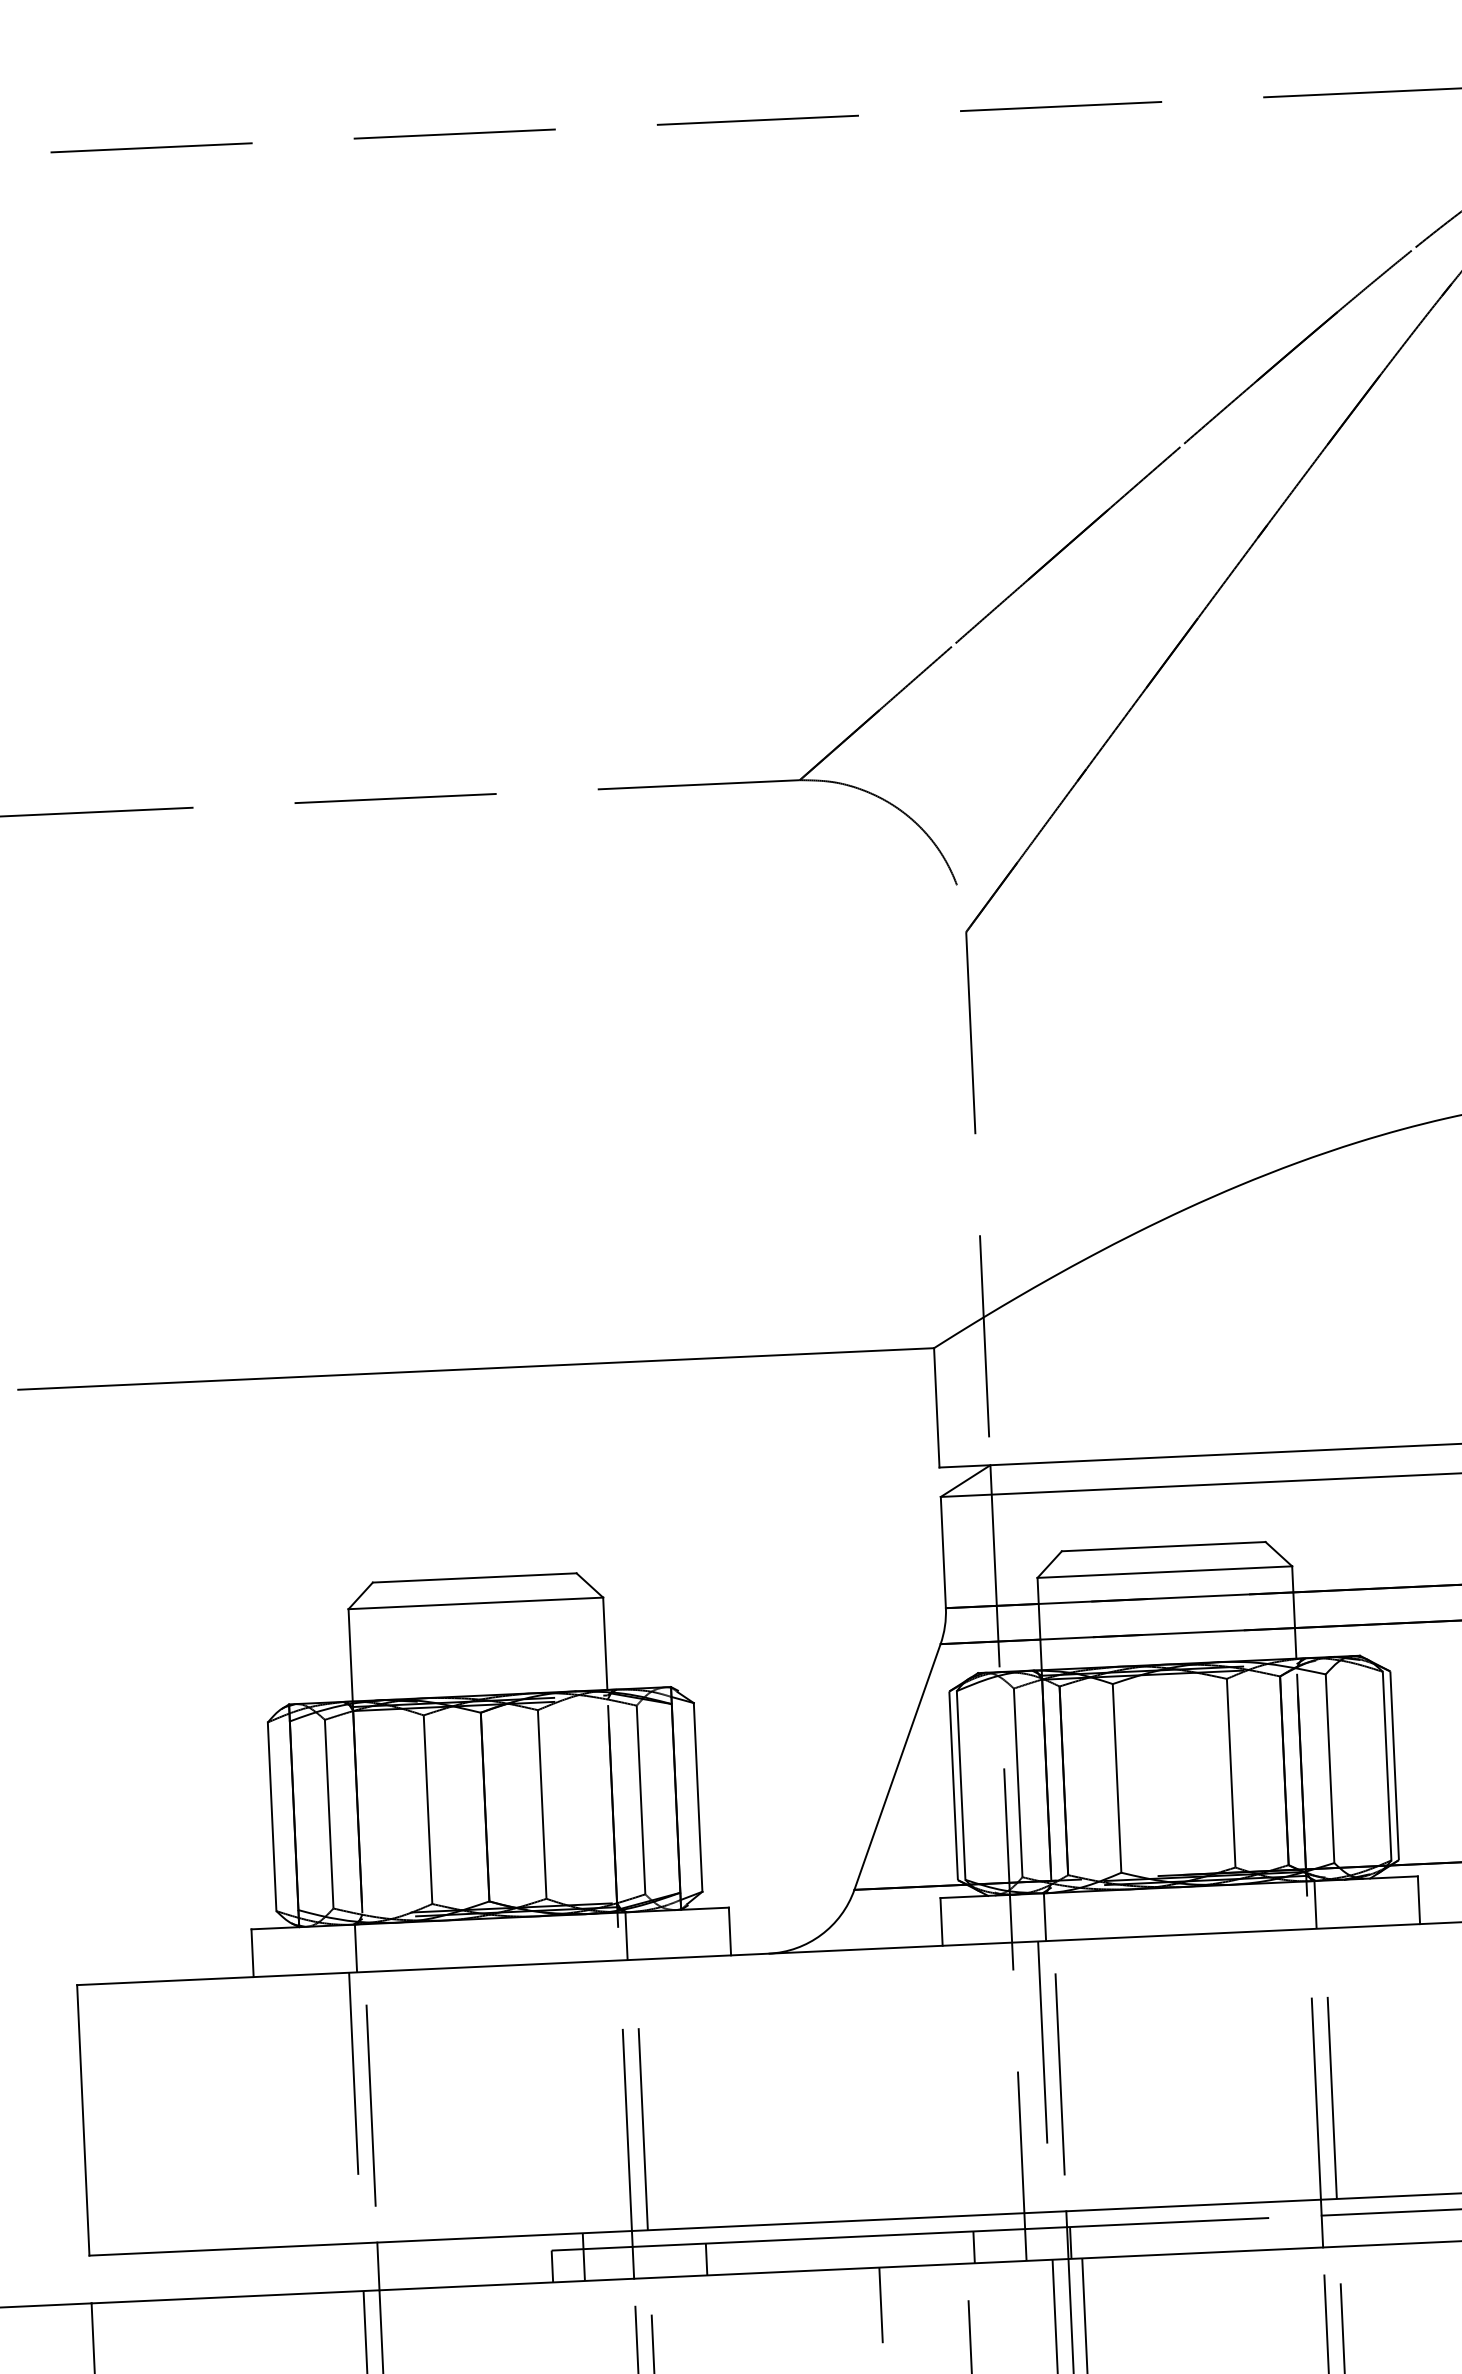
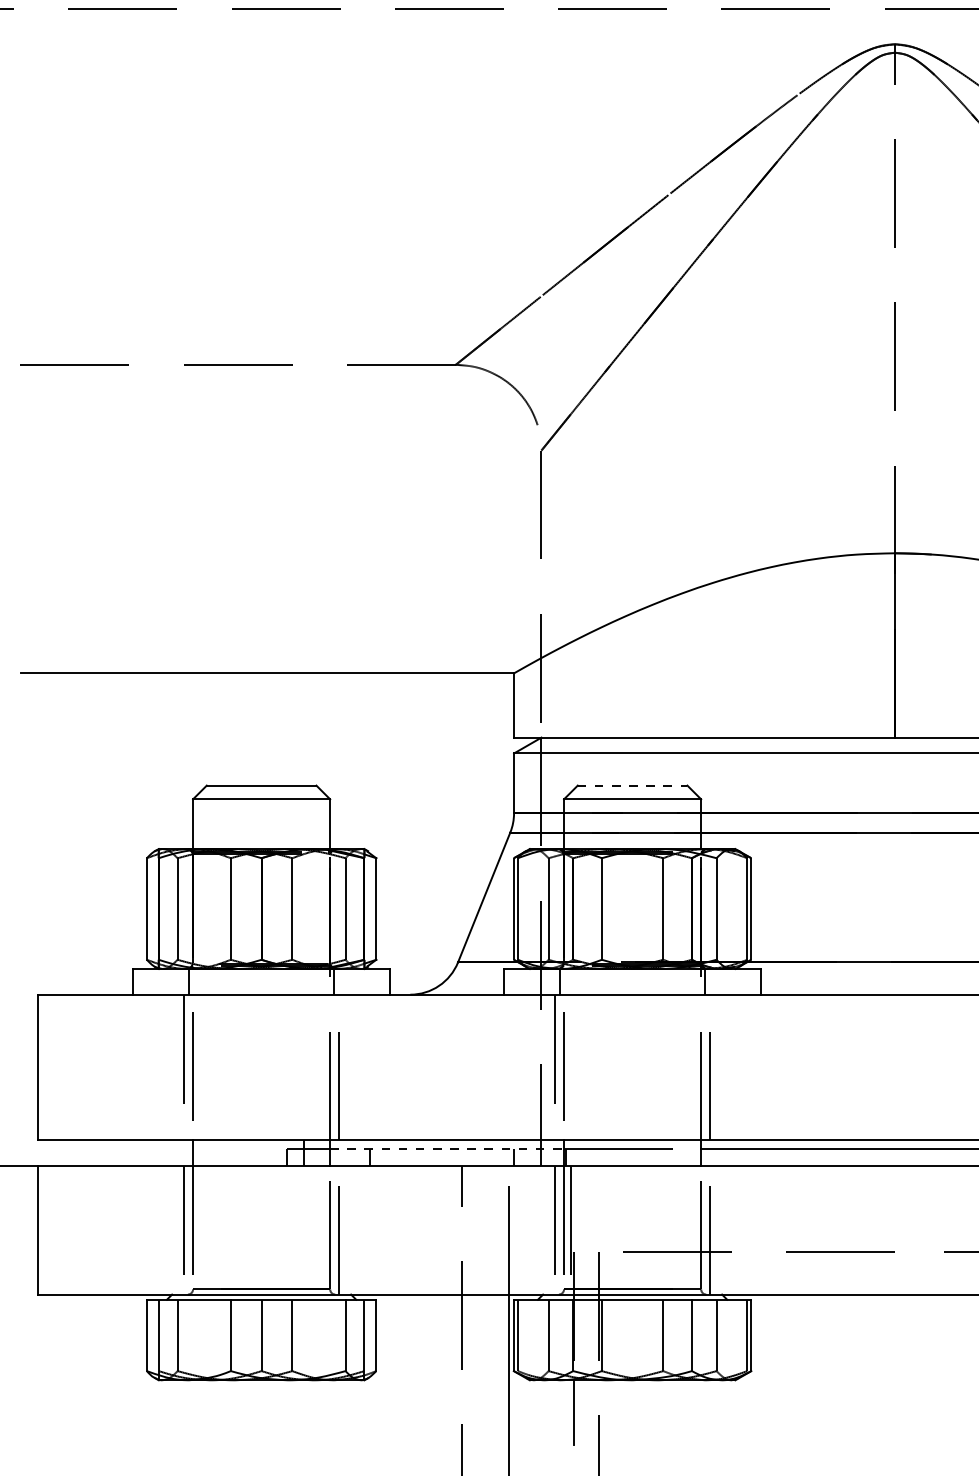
line: (1163, 1546) -> (632, 785), solid -> dashed
line: (850, 2236) -> (447, 1148), solid -> dashed

